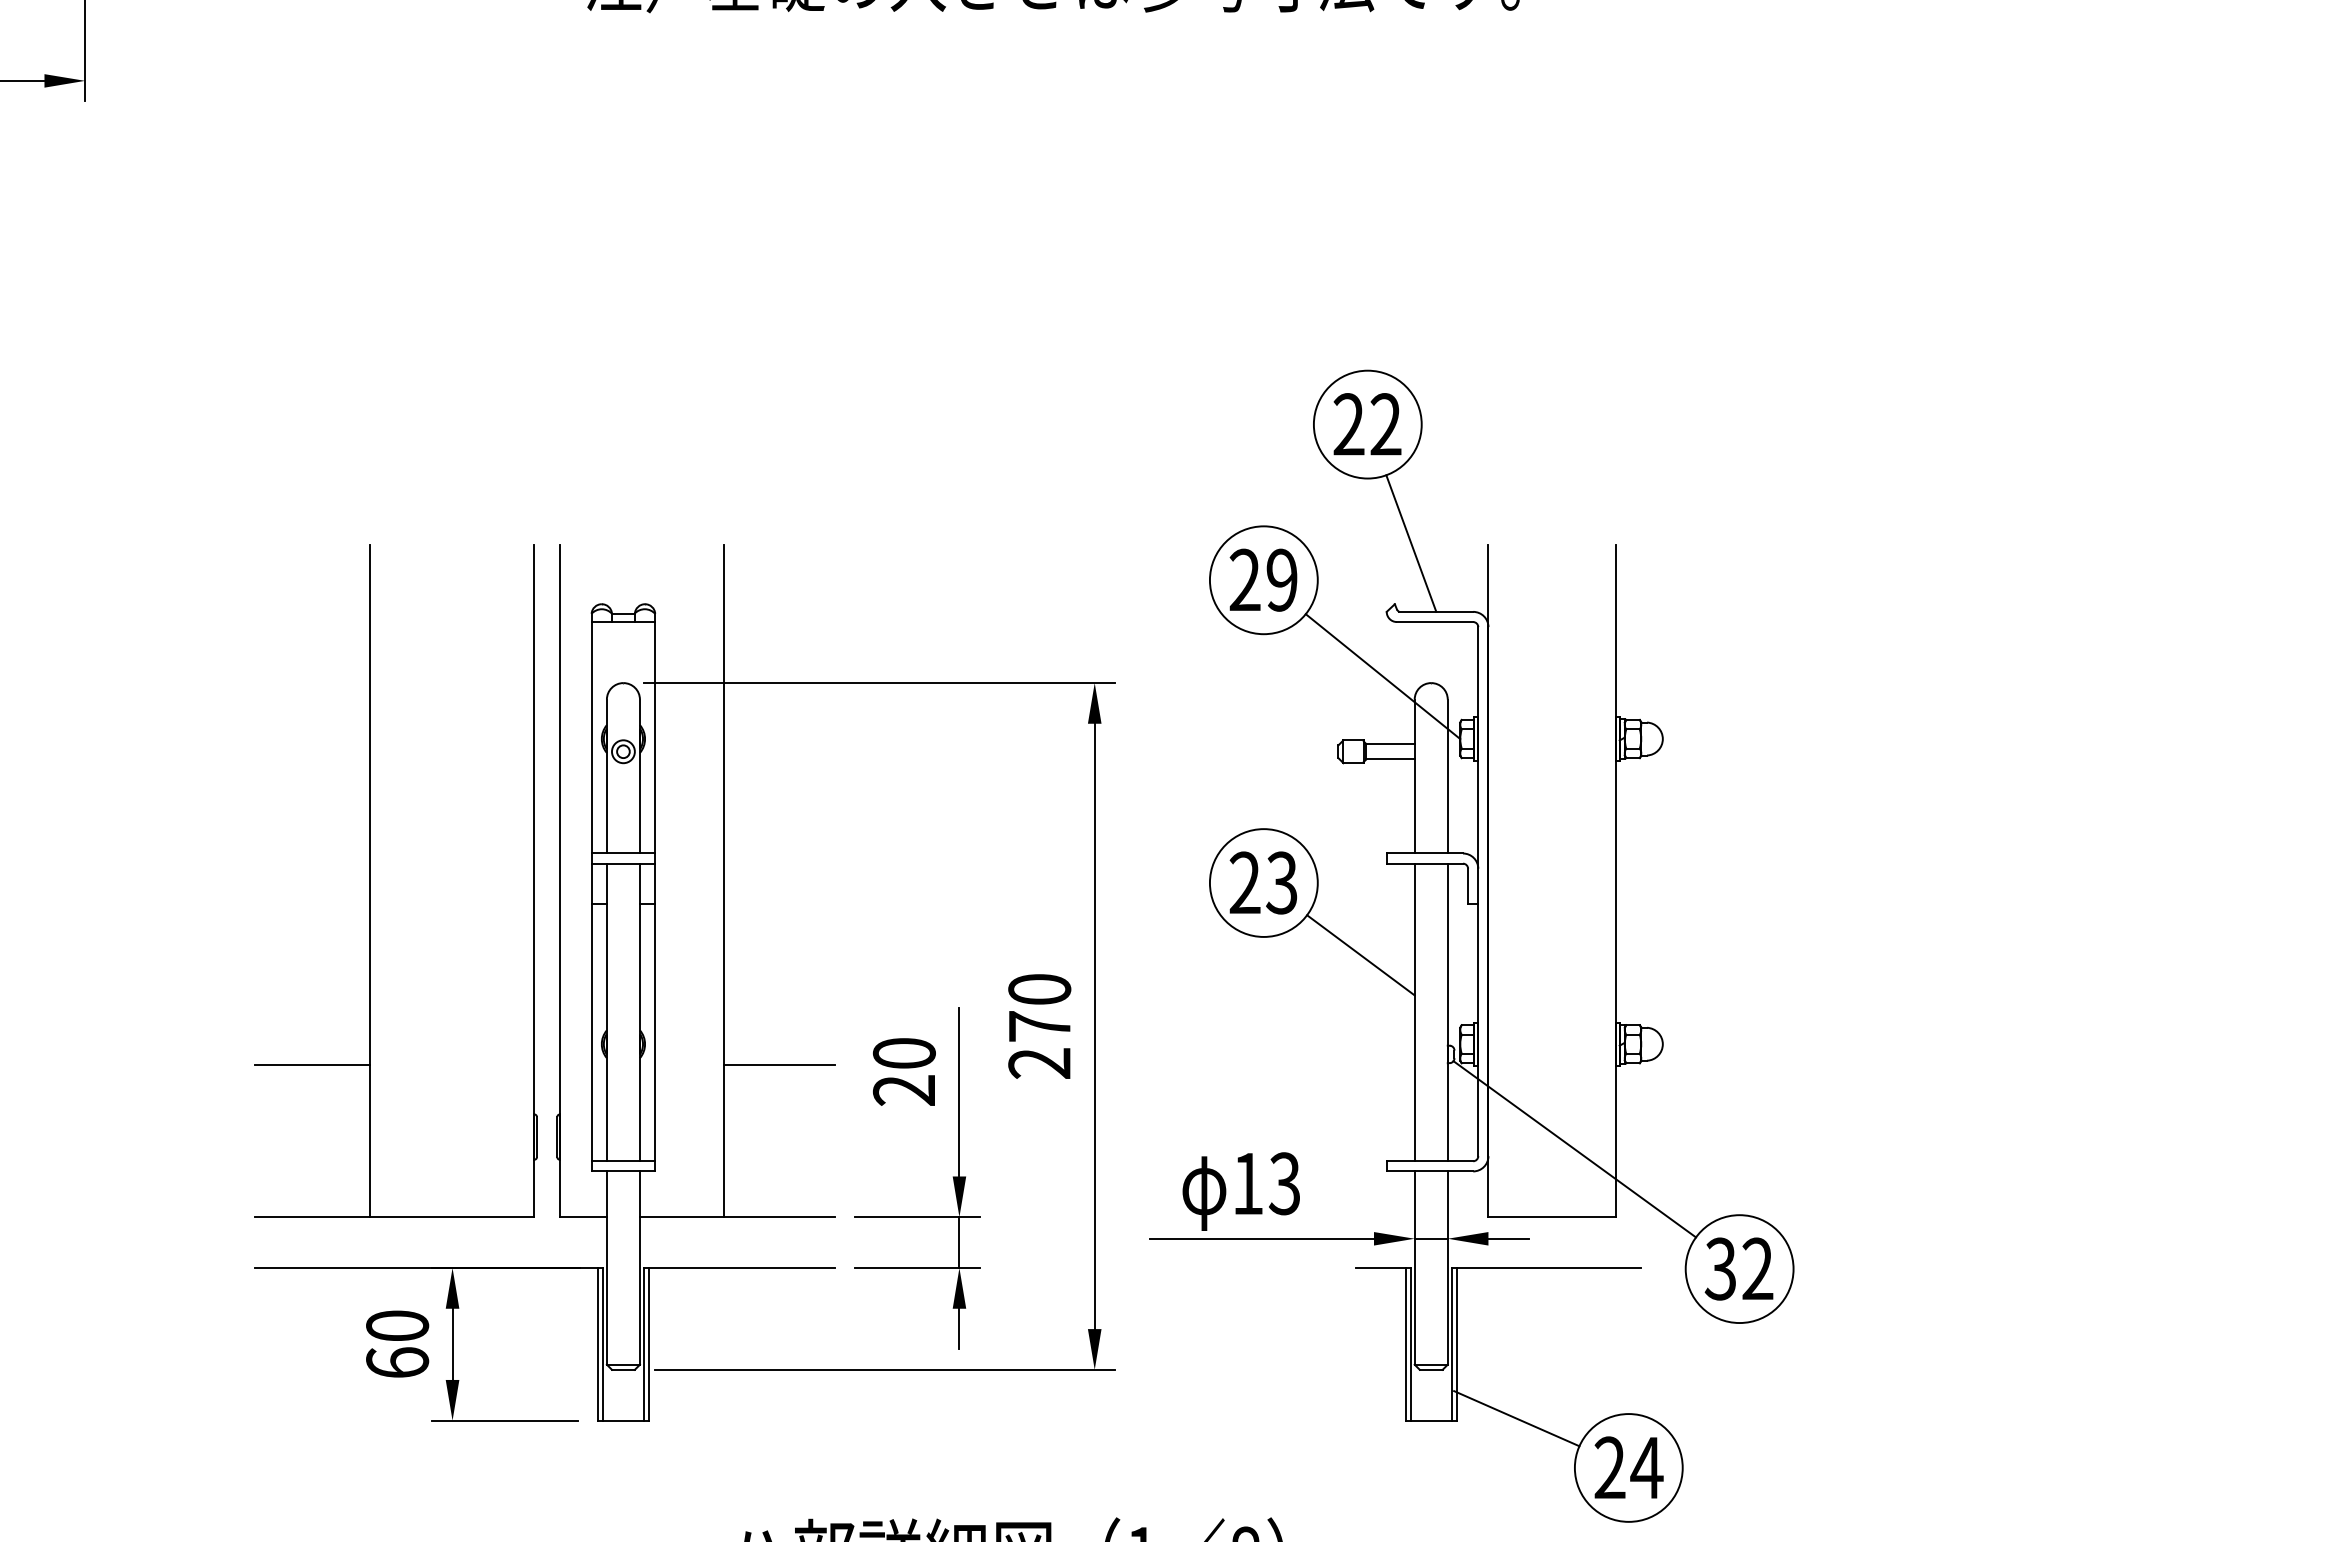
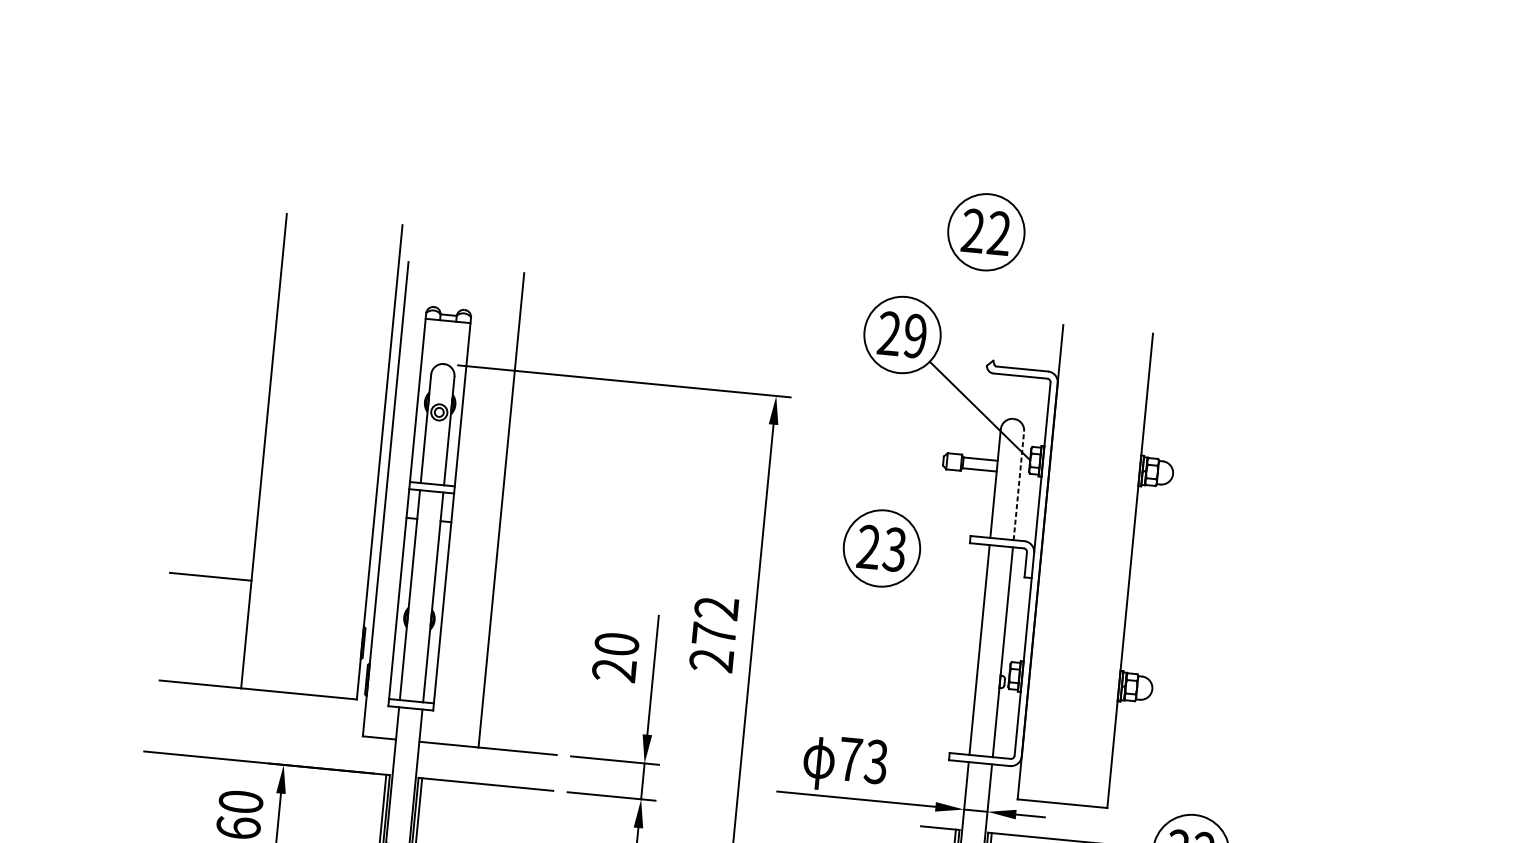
line: (1411, 543) -> (1009, 319), removed
line: (1447, 776) -> (1018, 485), solid -> dashed
part: (370, 880) -> (264, 450), moved
line: (1360, 955) -> (945, 606), removed
text: (1039, 989) -> (716, 608), 270 -> 272
line: (778, 1064) -> (527, 643), removed
line: (1574, 1149) -> (1082, 757), removed
text: (1248, 1183) -> (850, 759), 13 -> 73

